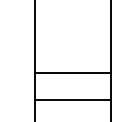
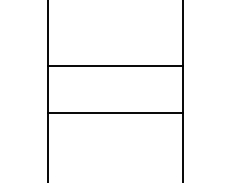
line: (73, 72) -> (116, 66), moved
line: (73, 99) -> (116, 112), moved

